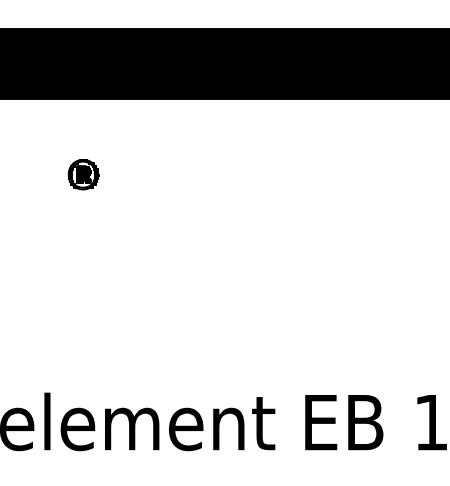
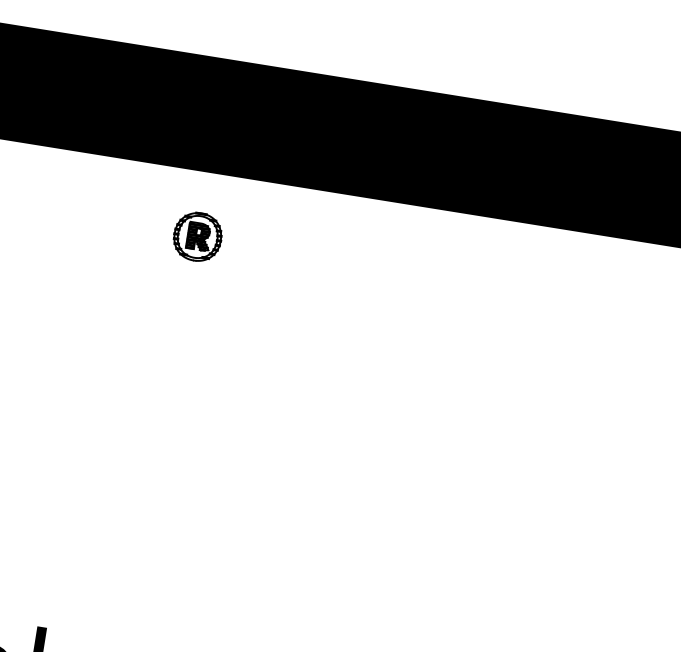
part: (83, 174) -> (198, 236), moved

